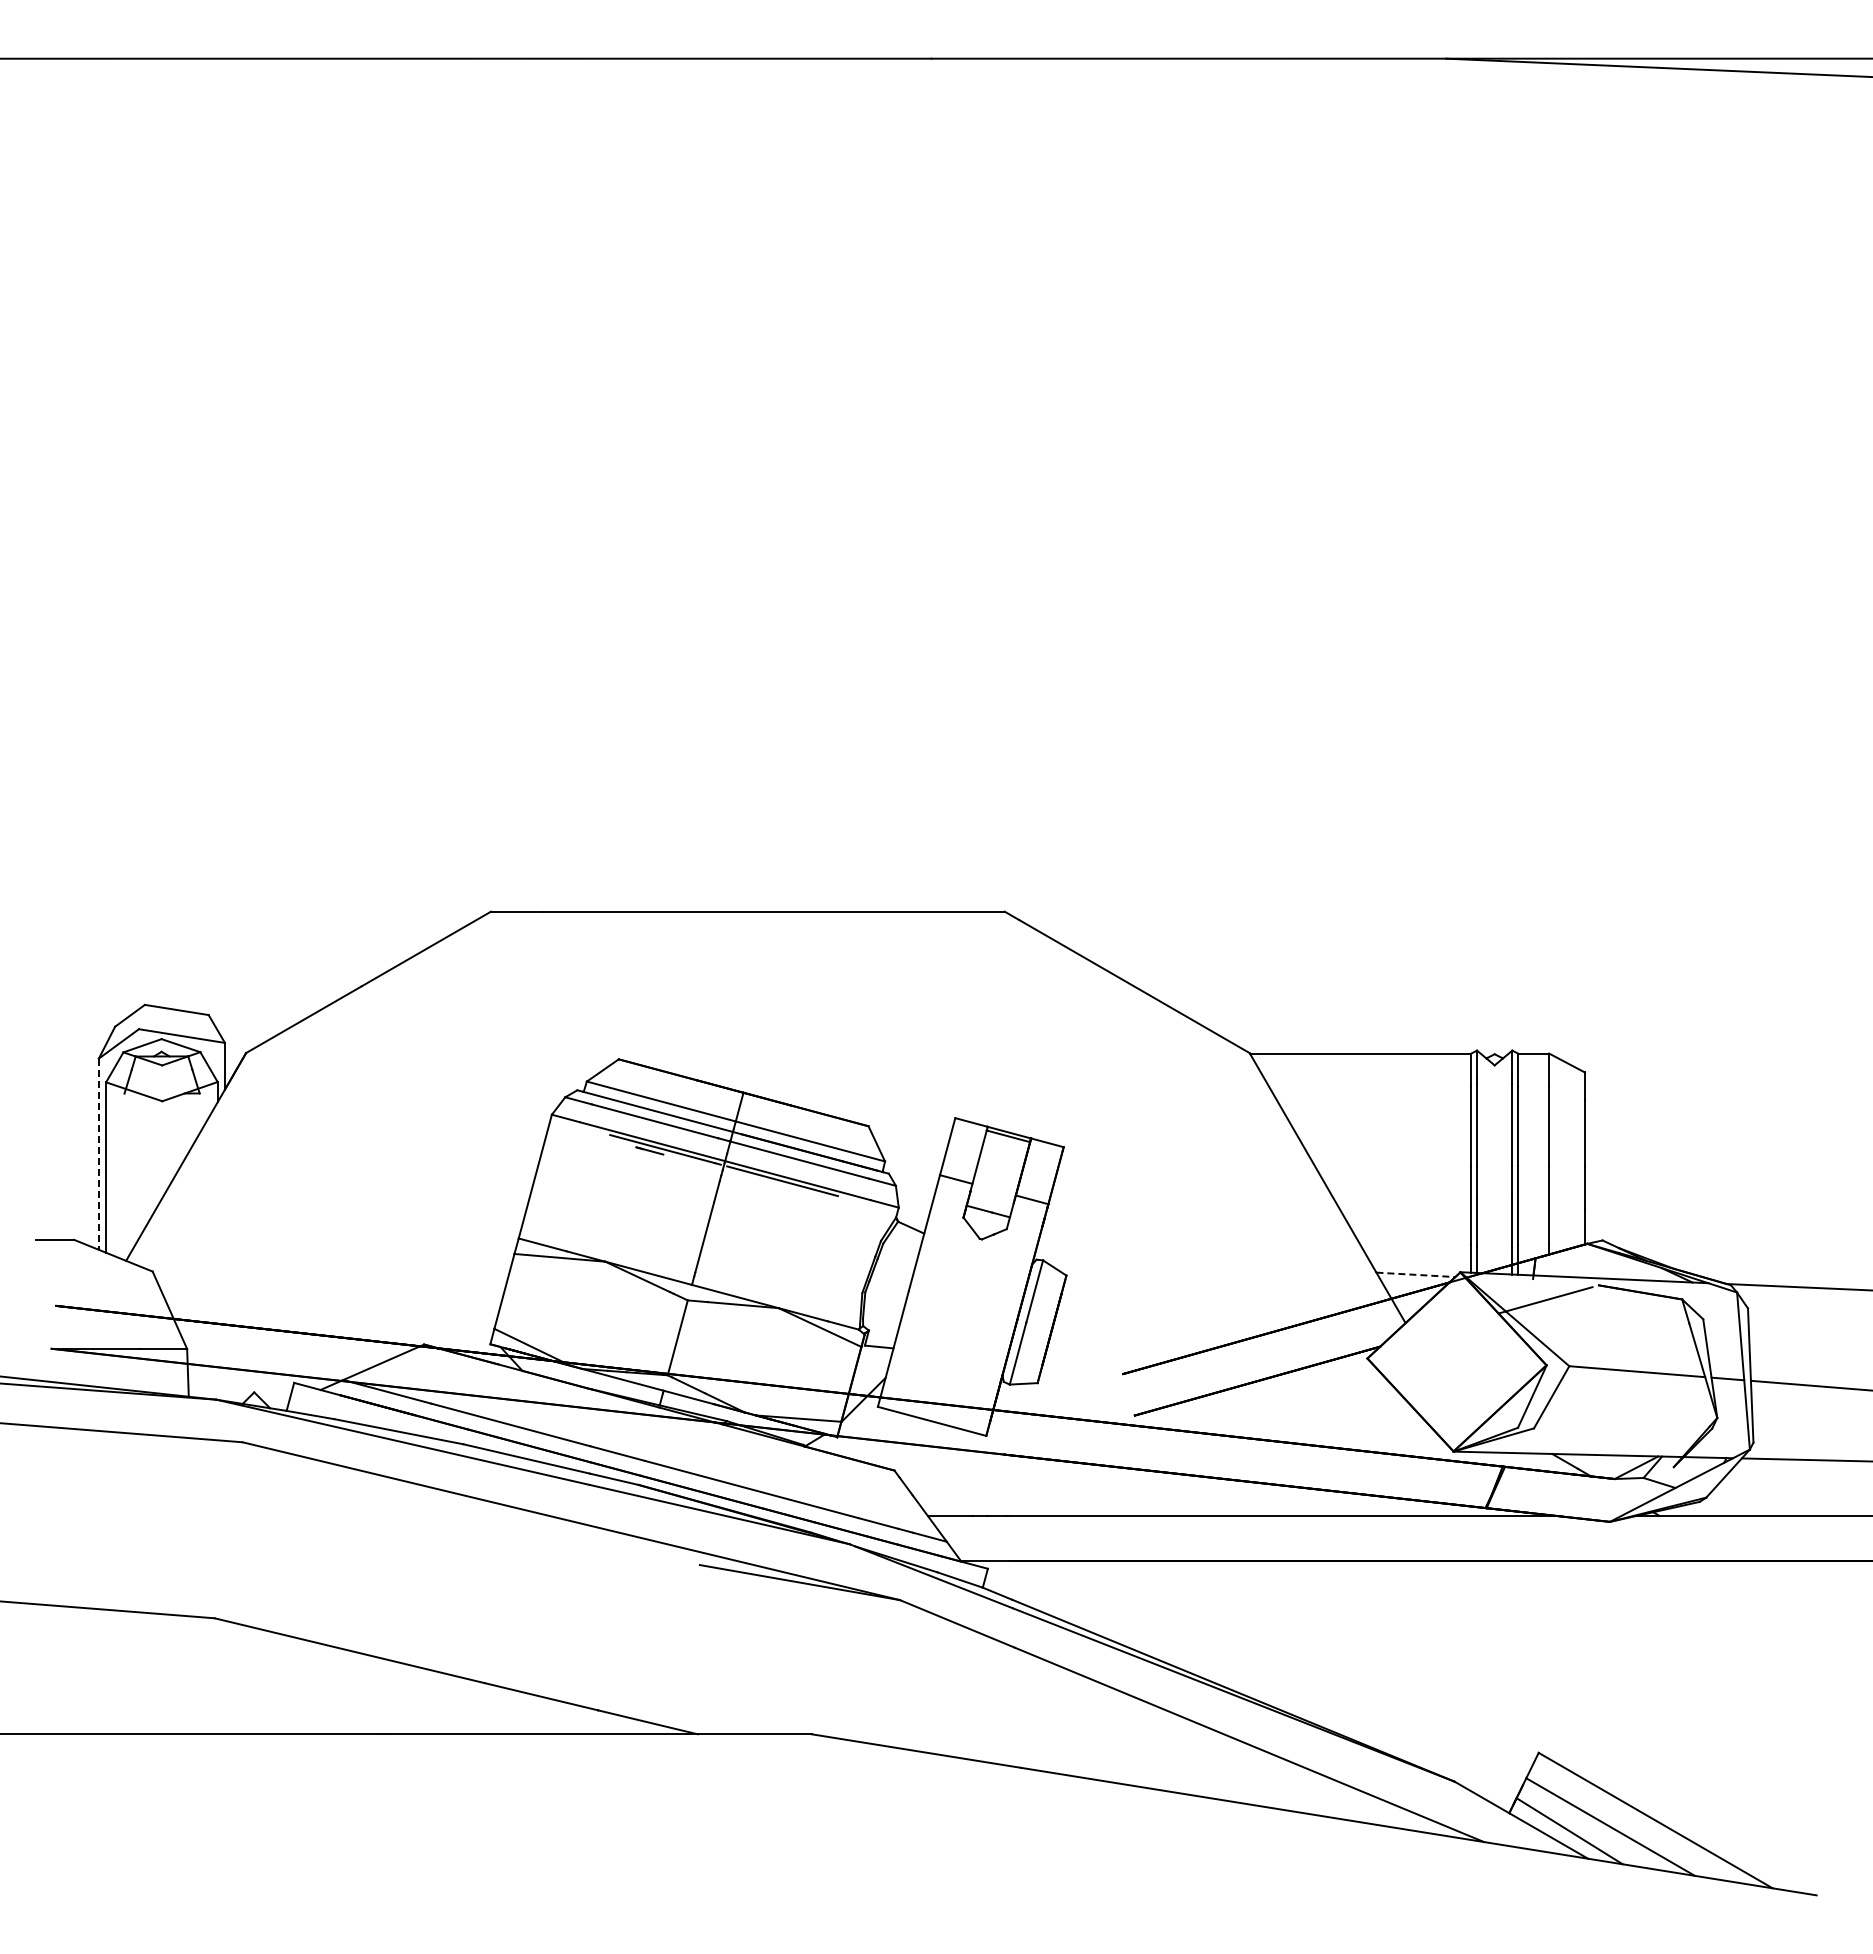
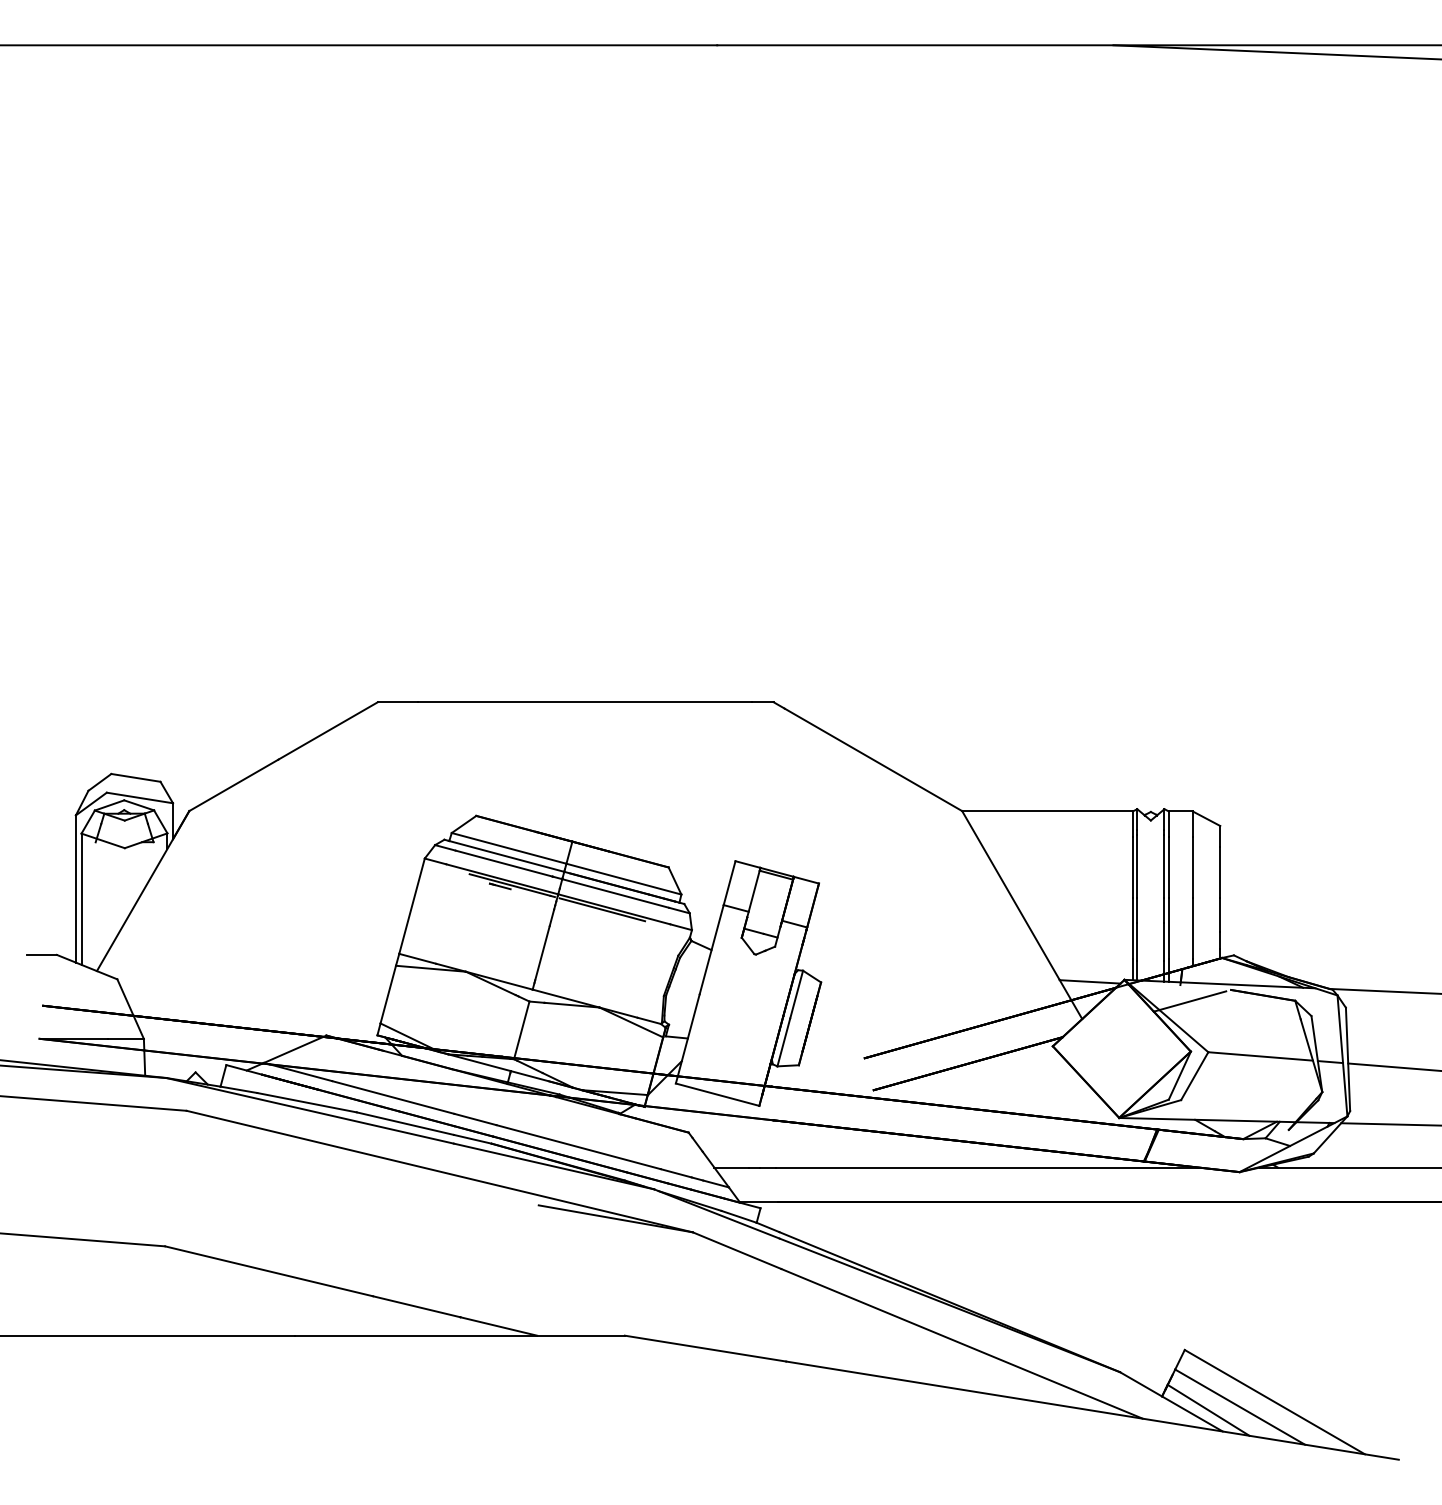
line: (98, 1154) -> (75, 889), dashed -> solid
line: (1416, 1274) -> (1090, 981), dashed -> solid

